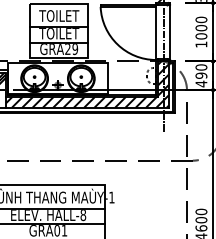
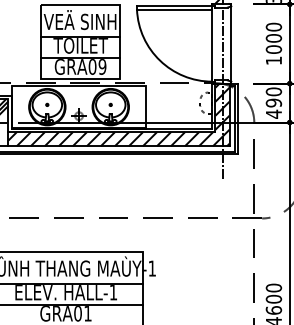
text: (58, 14) -> (79, 20), TOILET -> VEÄ SINH
text: (67, 48) -> (92, 66), GRA29 -> GRA09
text: (83, 215) -> (113, 292), HALL-8 -> HALL-1

